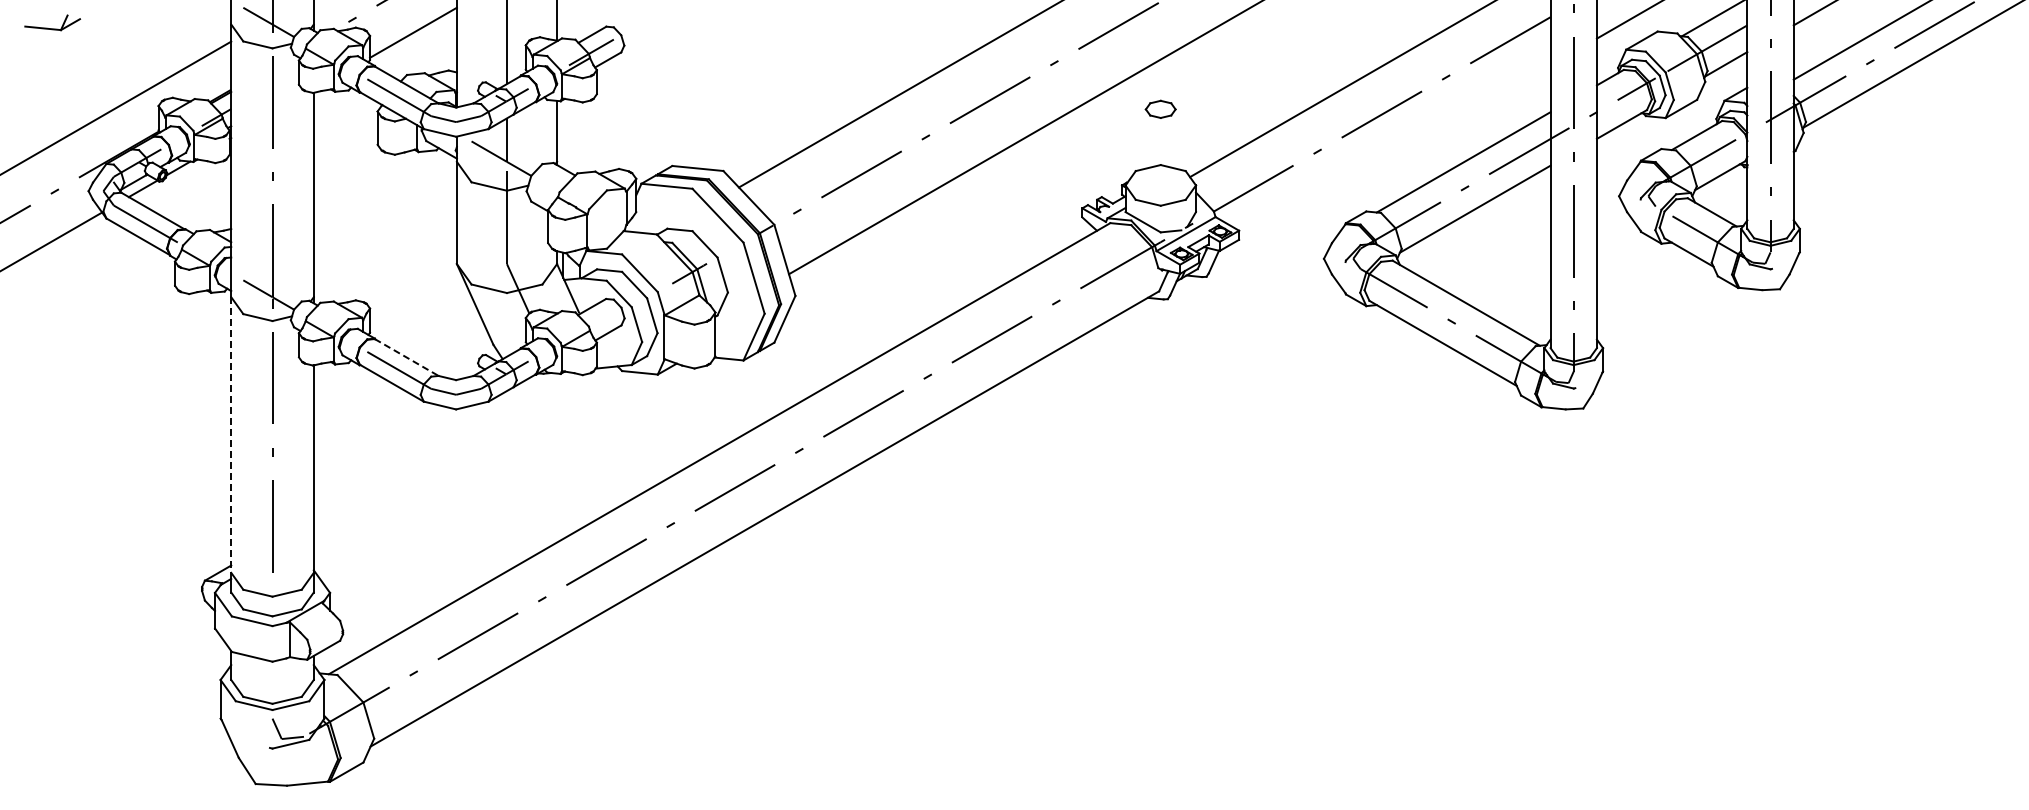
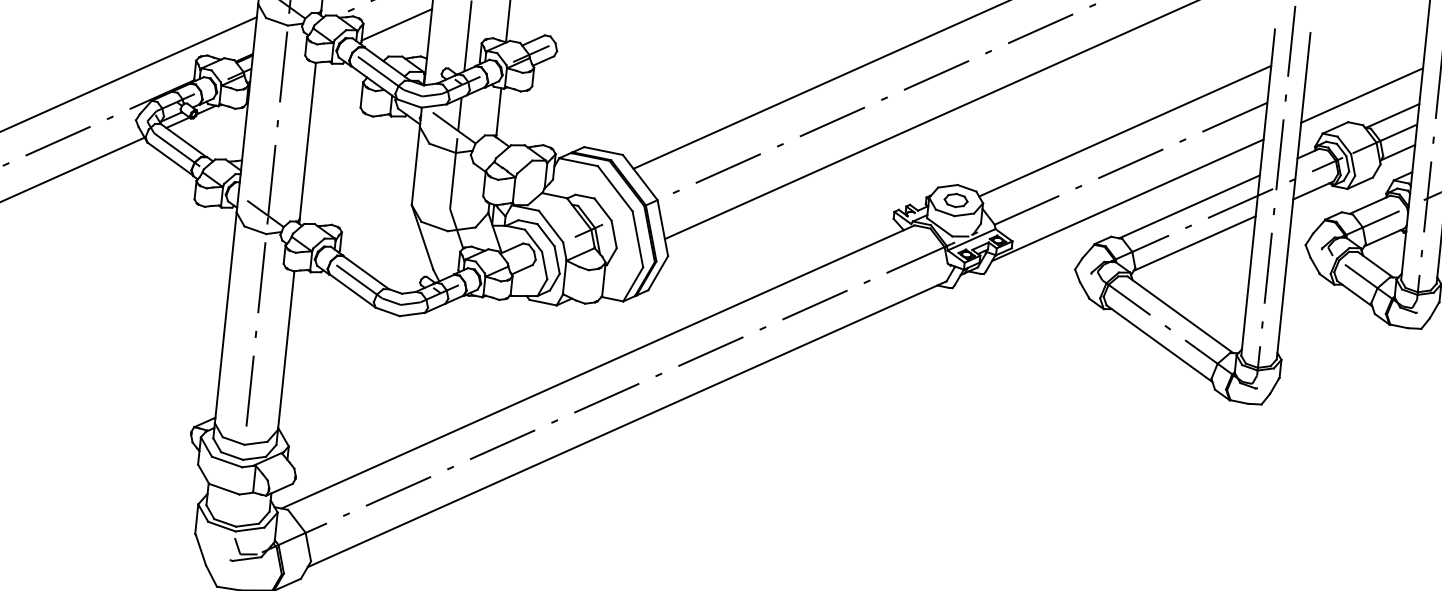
part: (1160, 108) -> (956, 199), moved
line: (1382, 161) -> (1127, 199), added
line: (406, 357) -> (365, 272), dashed -> solid
line: (231, 435) -> (225, 318), dashed -> solid

